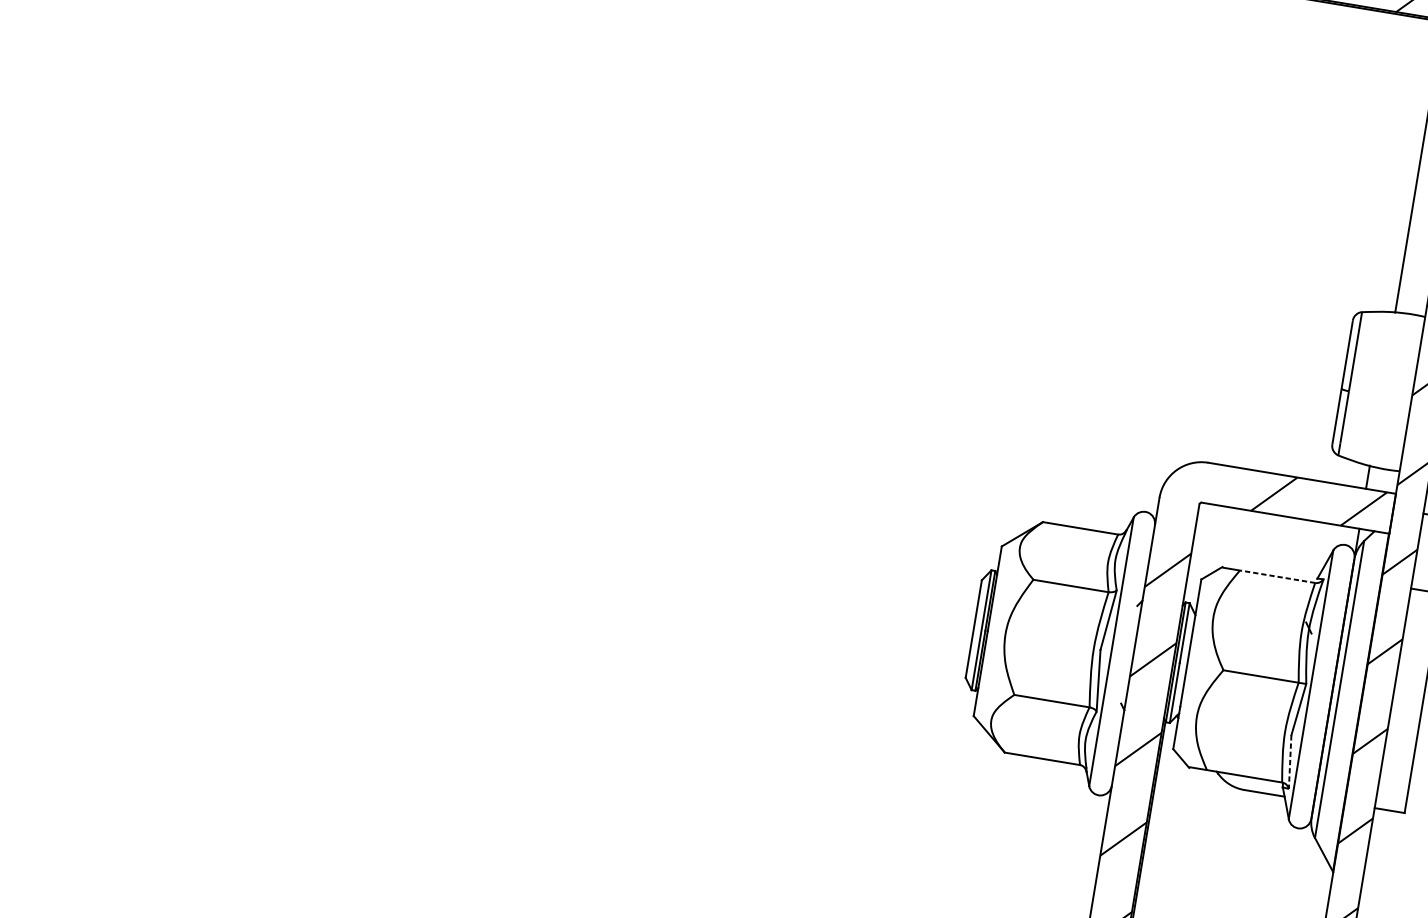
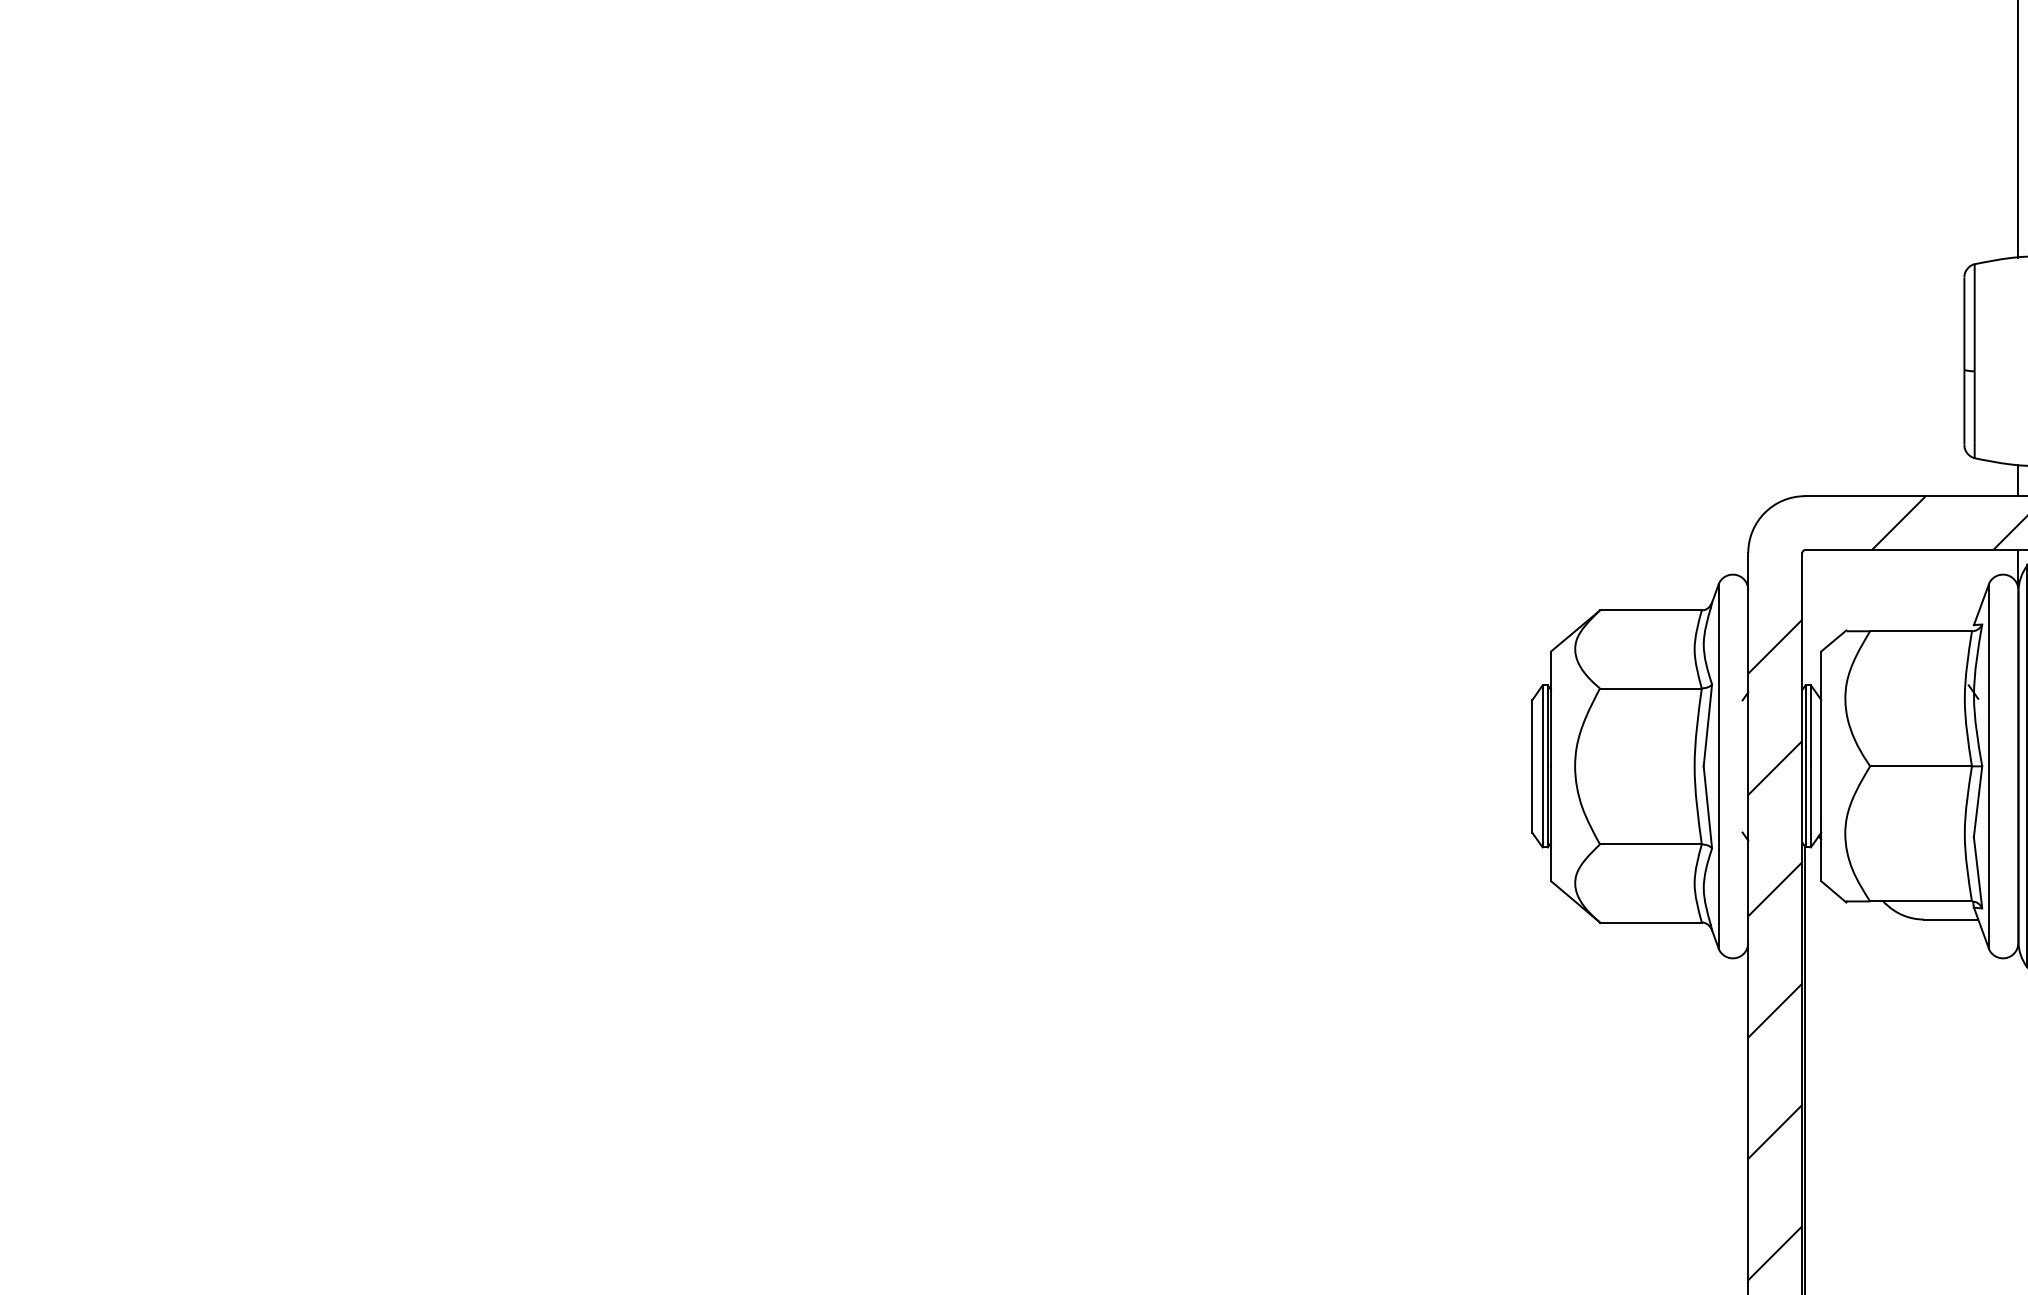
line: (1277, 576) -> (1921, 631), dashed -> solid
line: (1290, 761) -> (1978, 872), dashed -> solid

